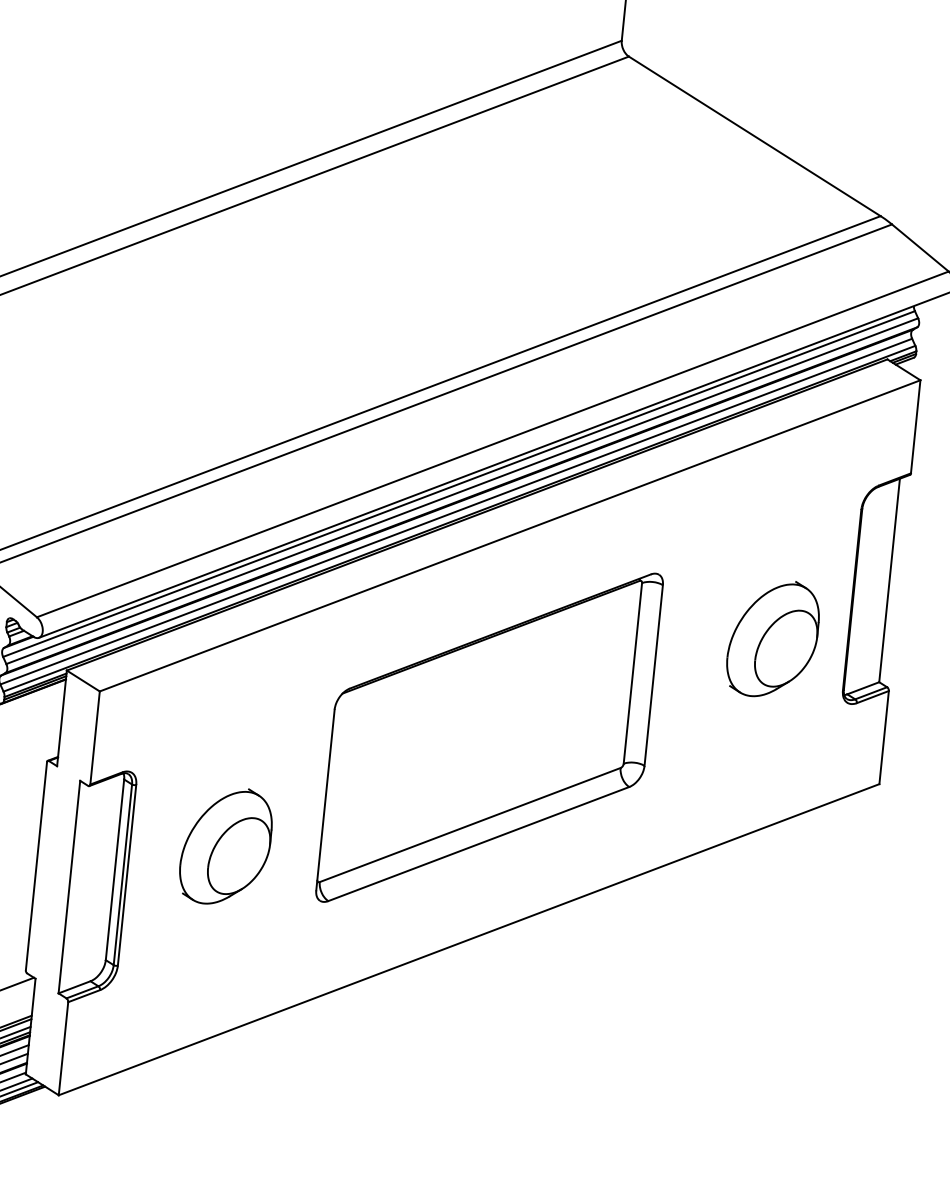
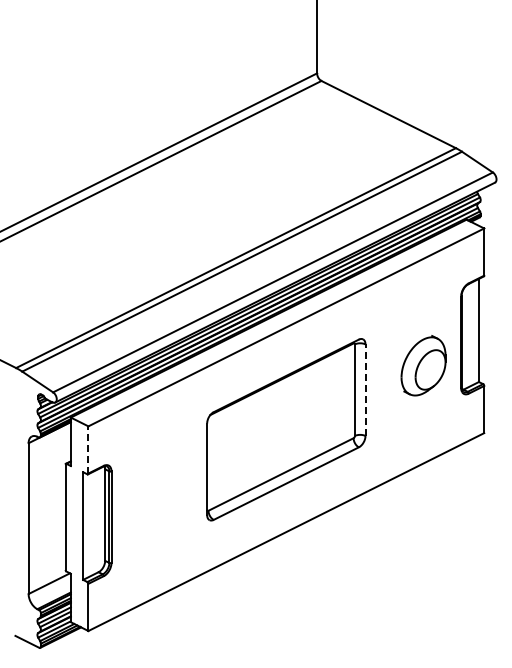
line: (653, 676) -> (365, 390), solid -> dashed
line: (95, 737) -> (88, 449), solid -> dashed
part: (225, 846) -> (159, 497), removed

